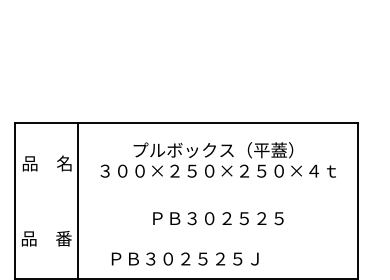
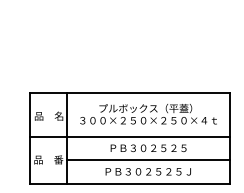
line: (187, 198) -> (130, 136), added
line: (218, 239) -> (148, 160), added
text: (183, 258) -> (147, 171), moved

